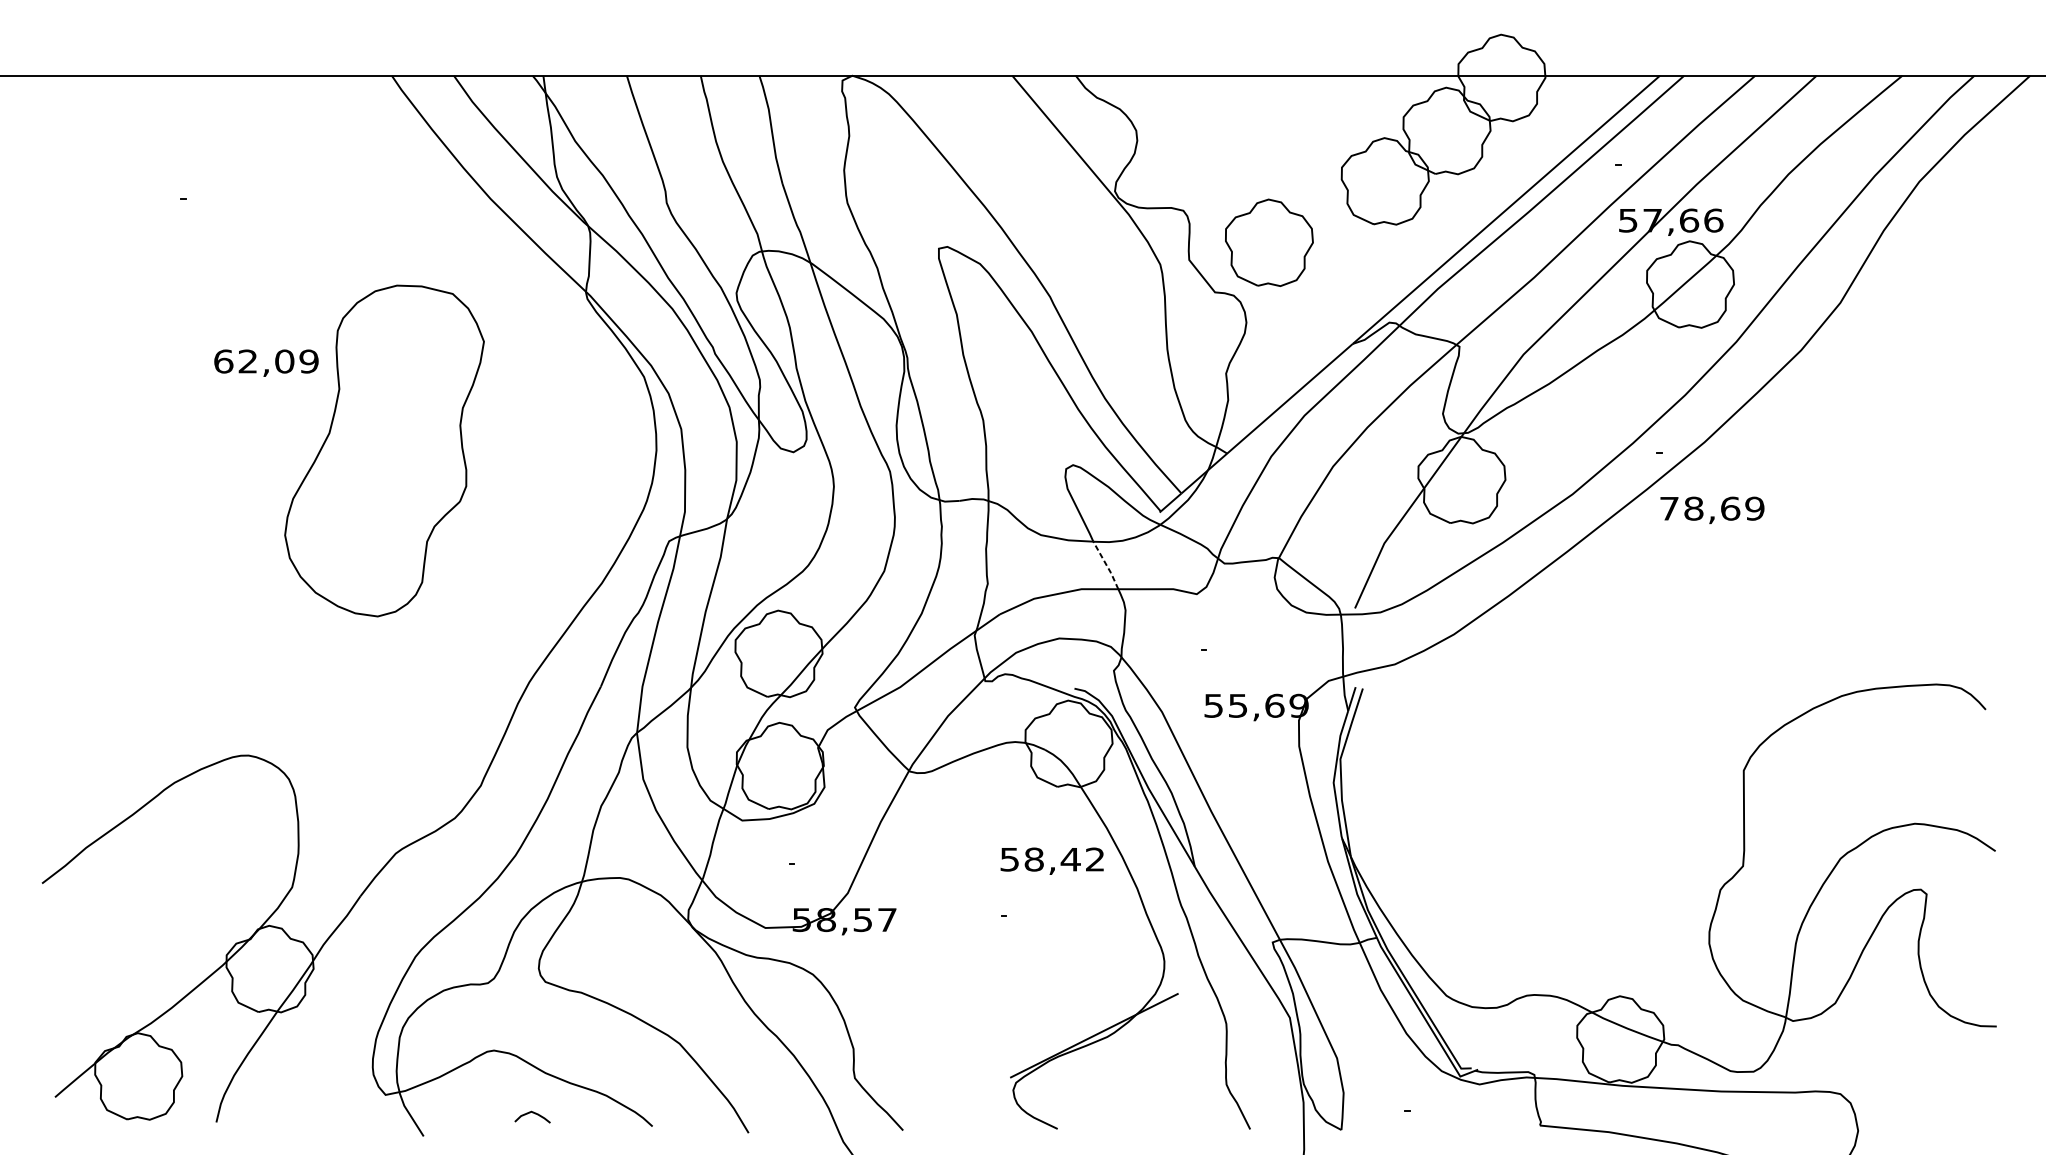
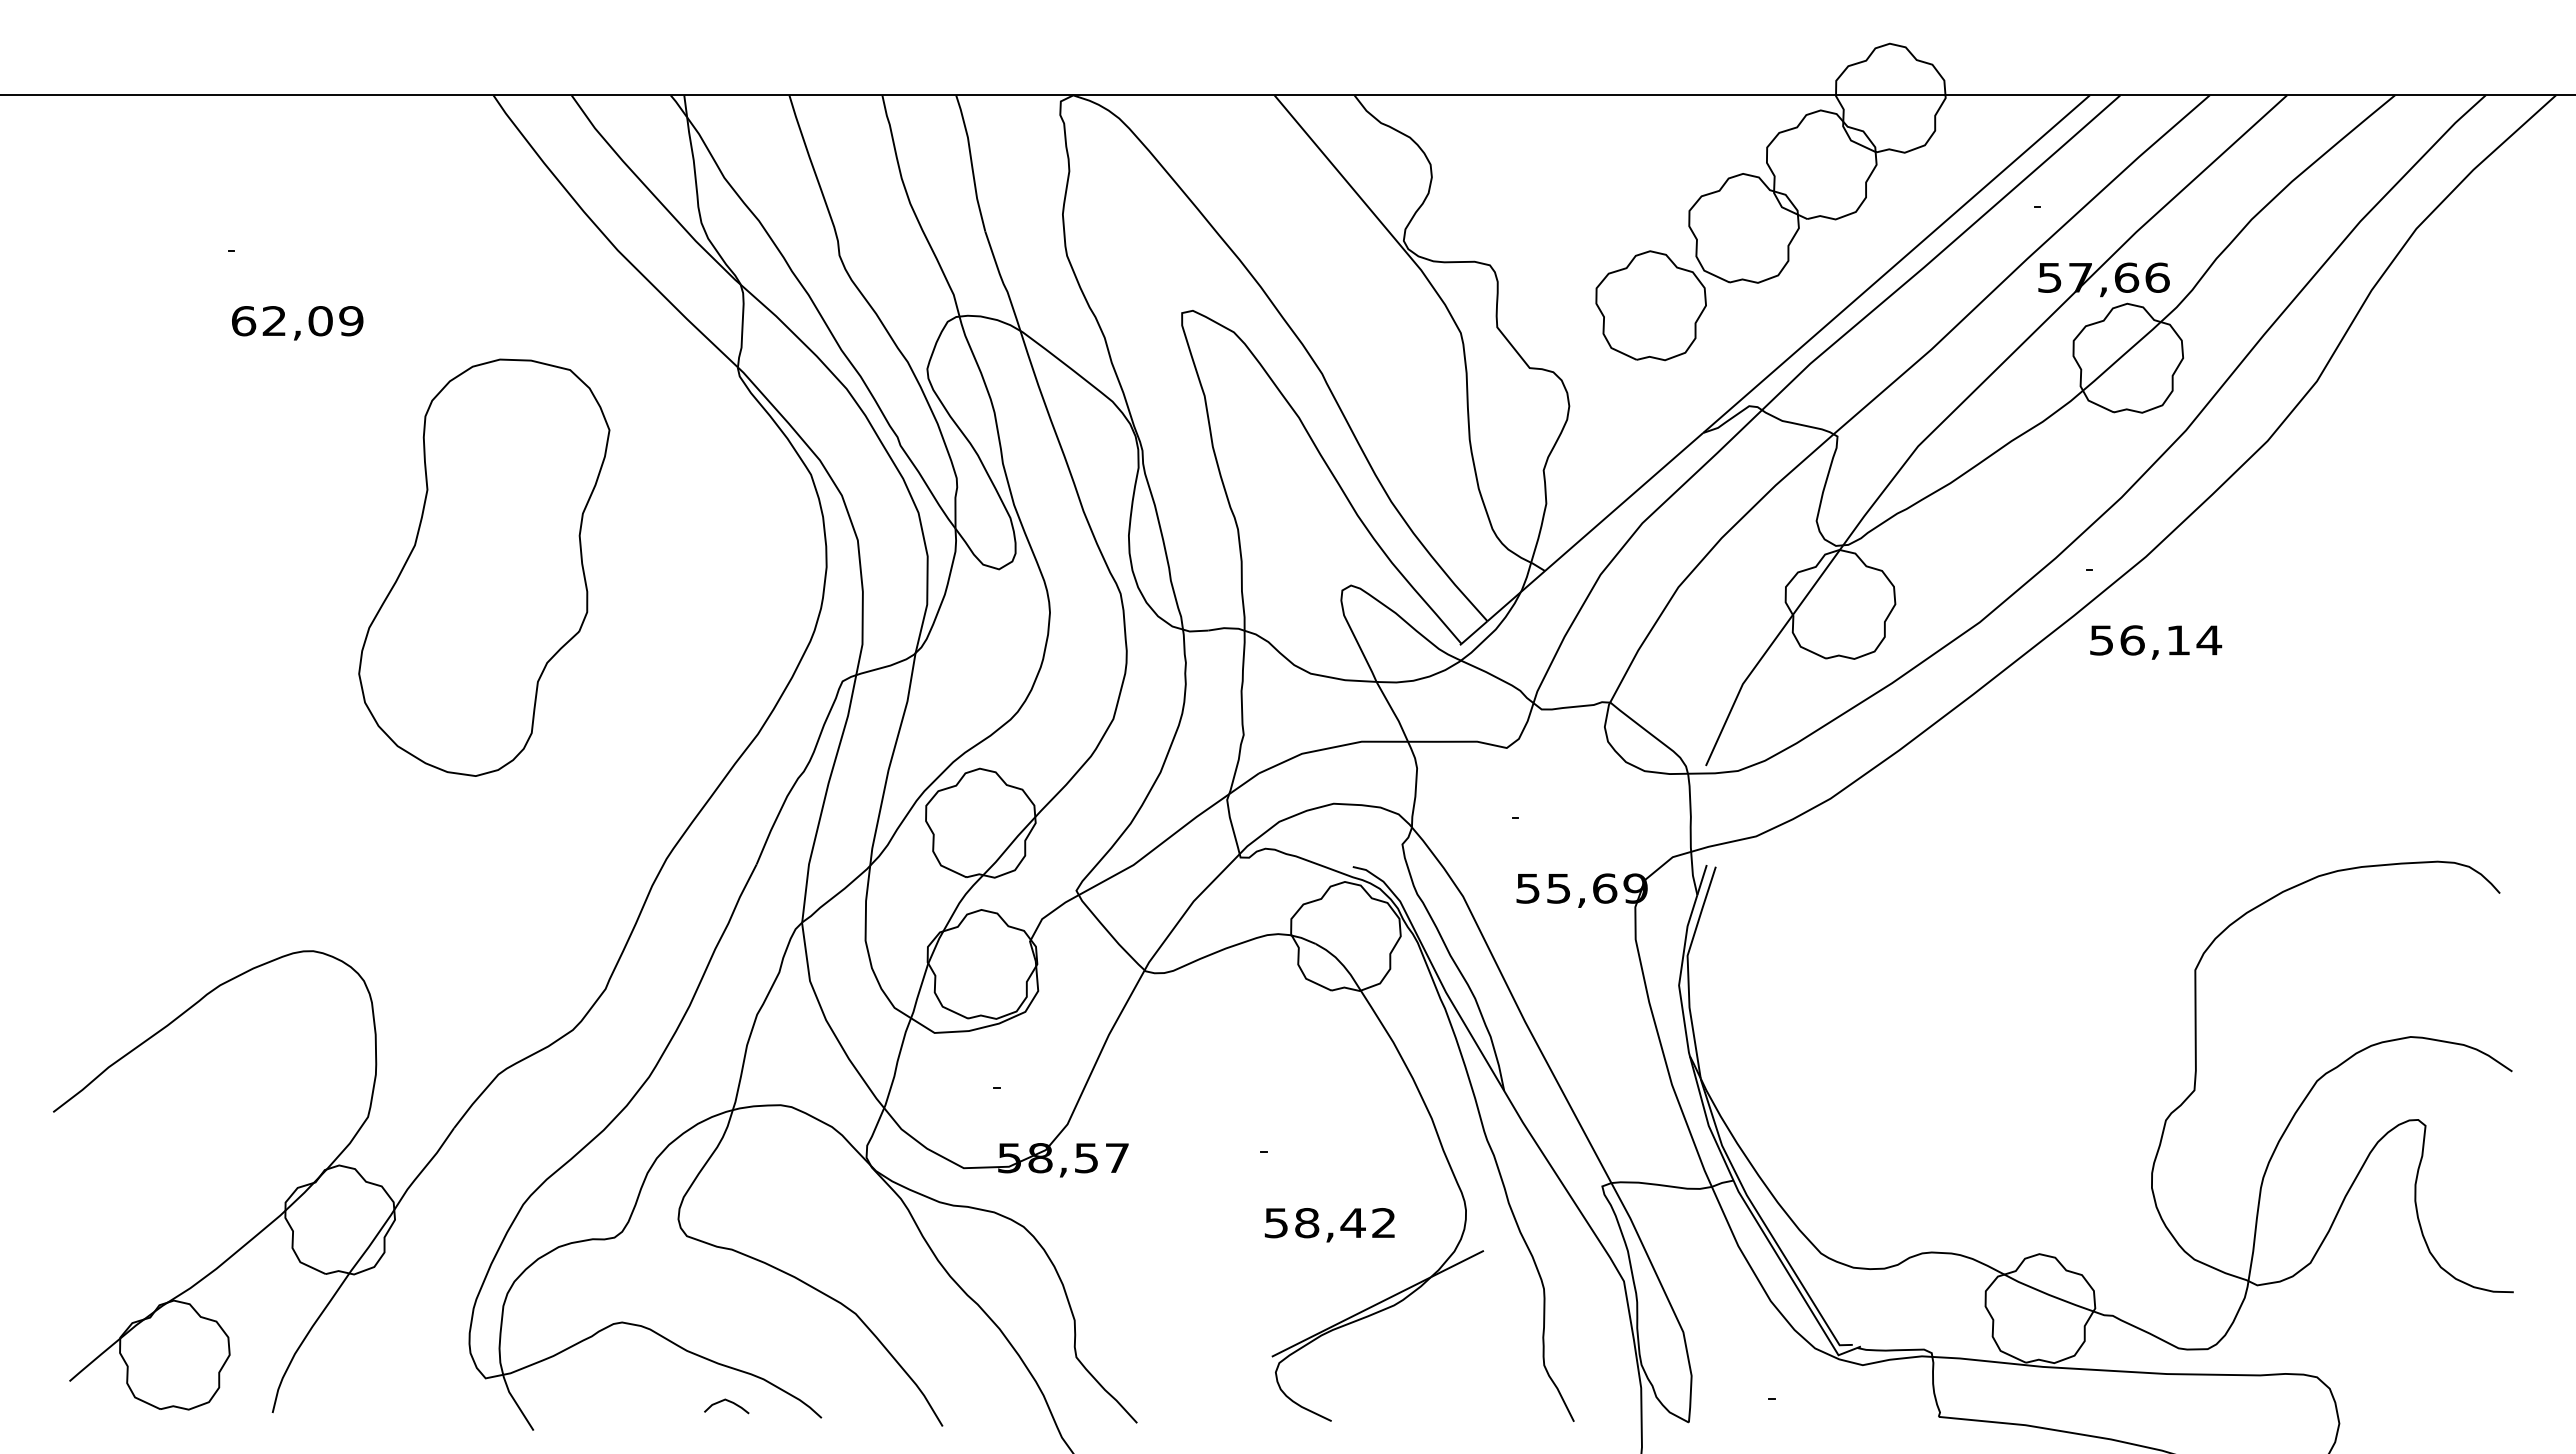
part: (1268, 242) -> (1650, 305), moved
text: (266, 363) -> (297, 323), moved
text: (1712, 508) -> (2156, 640), 78,69 -> 56,14
line: (1106, 565) -> (1393, 712), dashed -> solid
text: (1051, 861) -> (1329, 1225), moved
curve: (534, 1114) -> (729, 1402), moved

